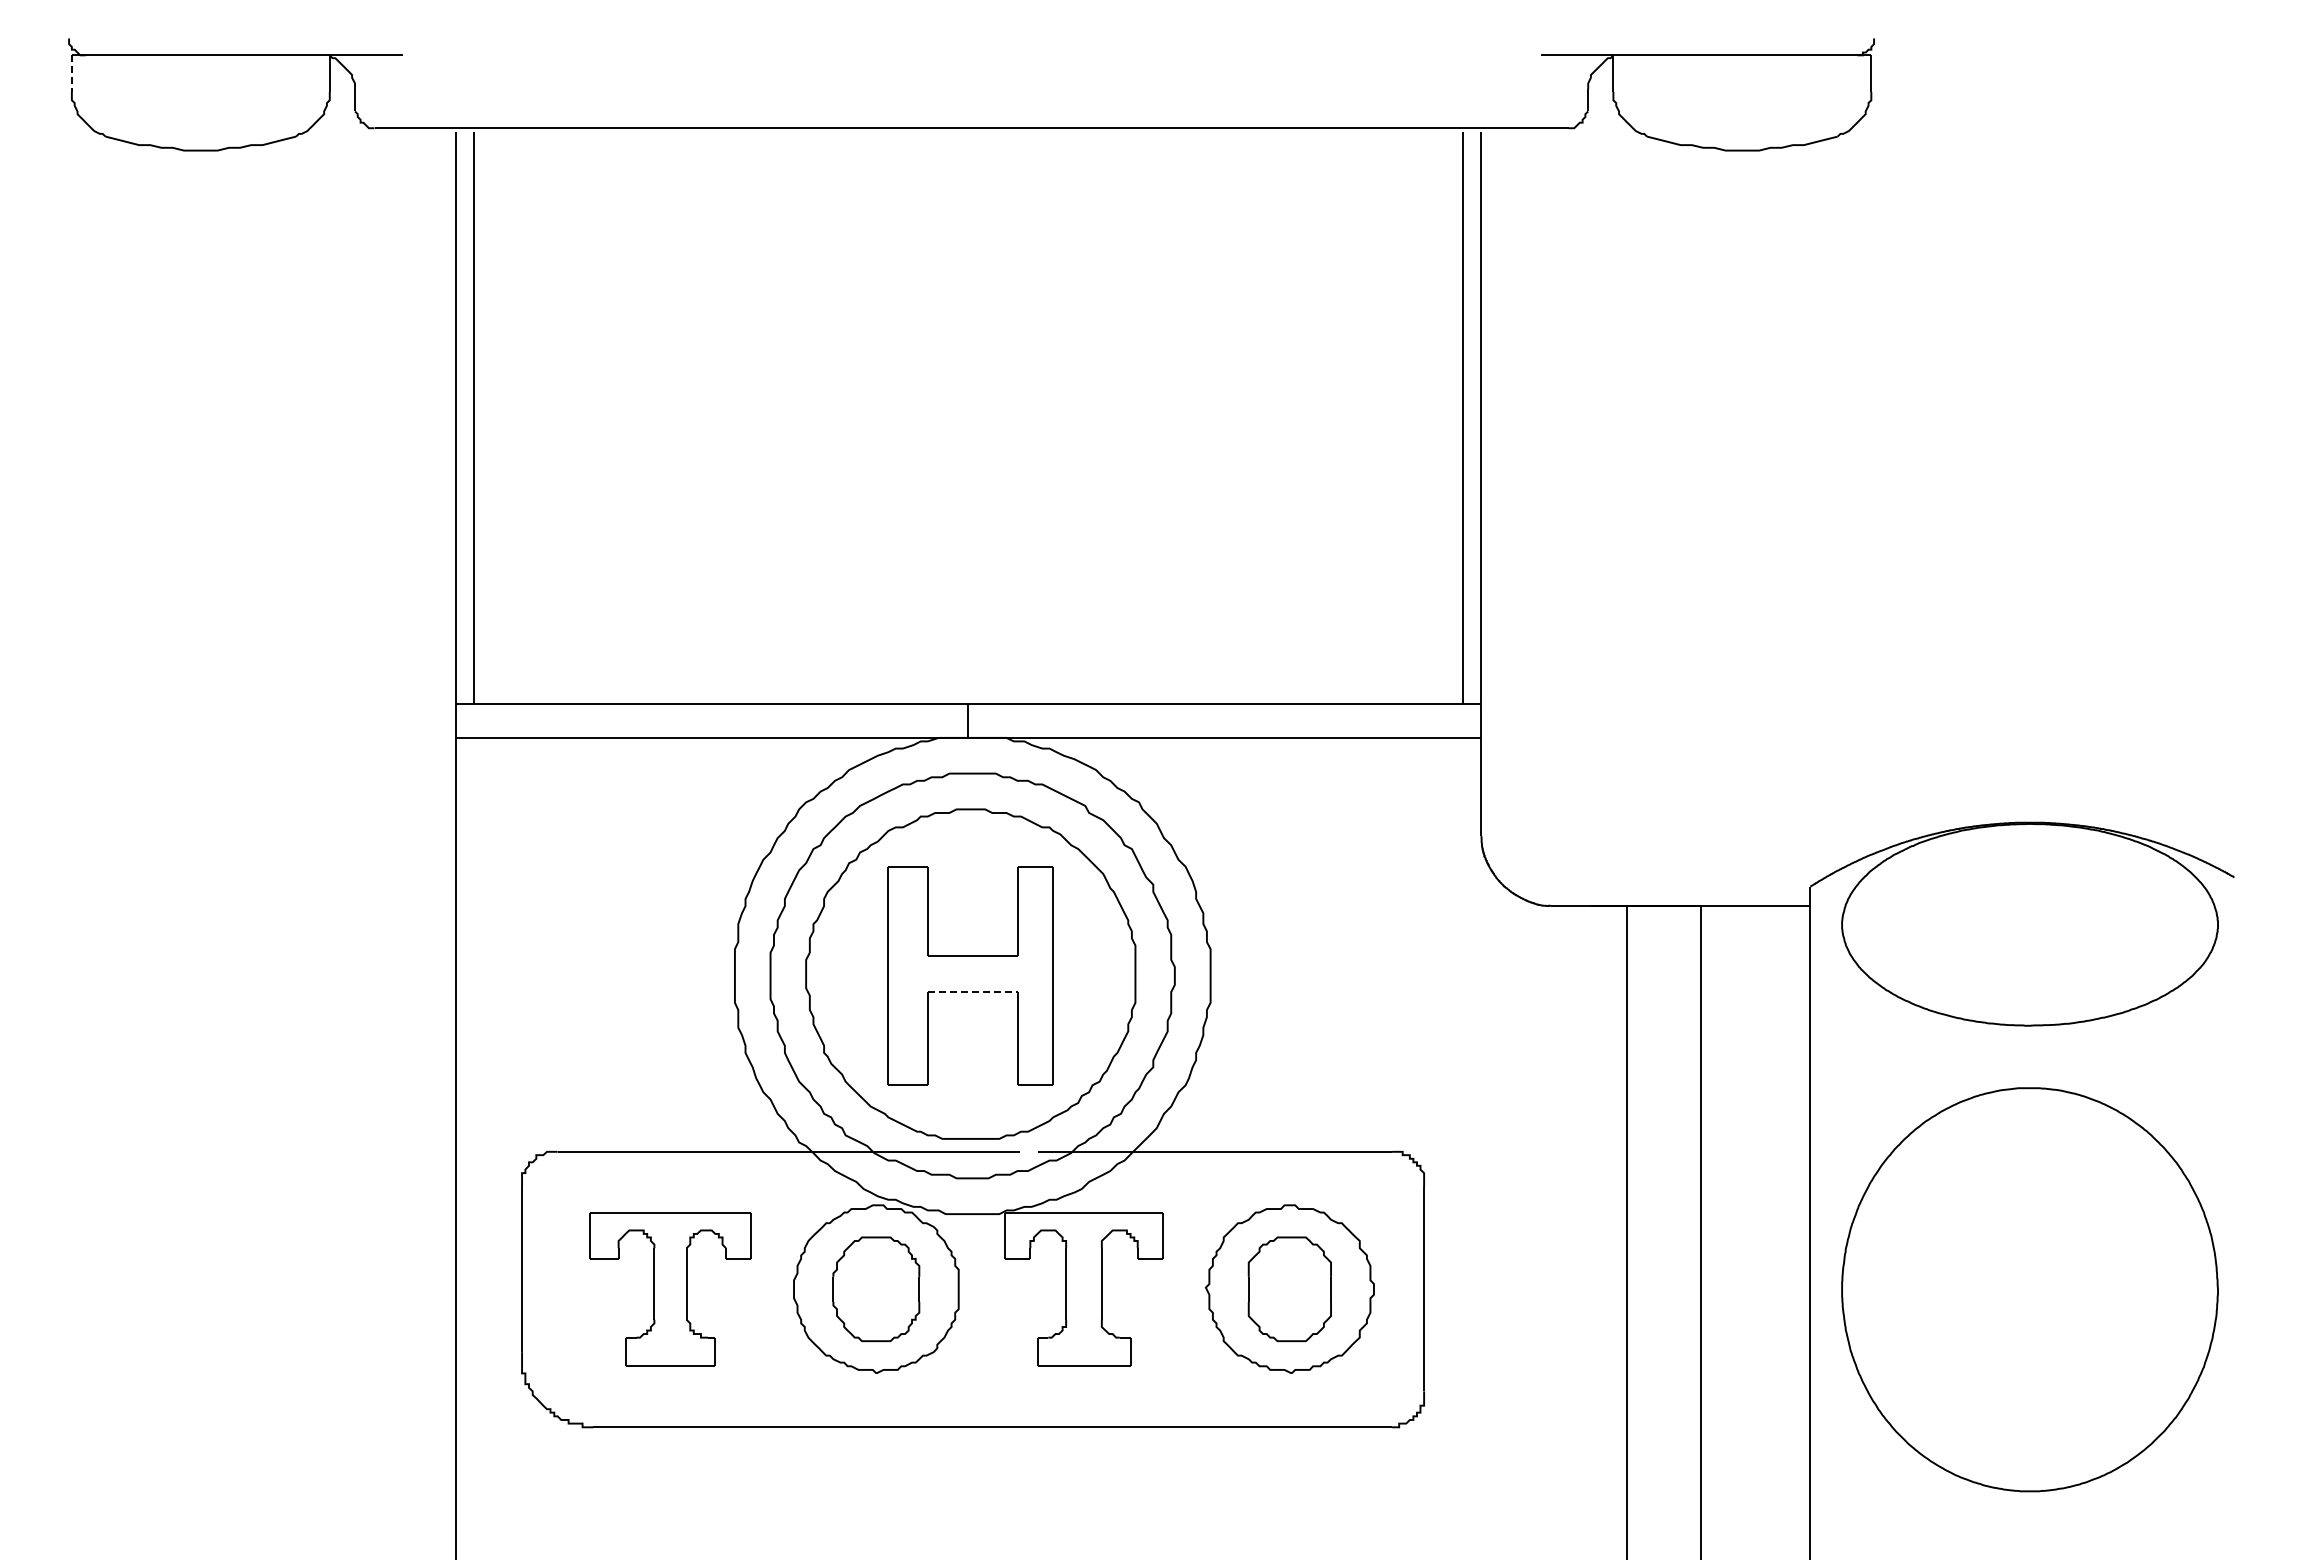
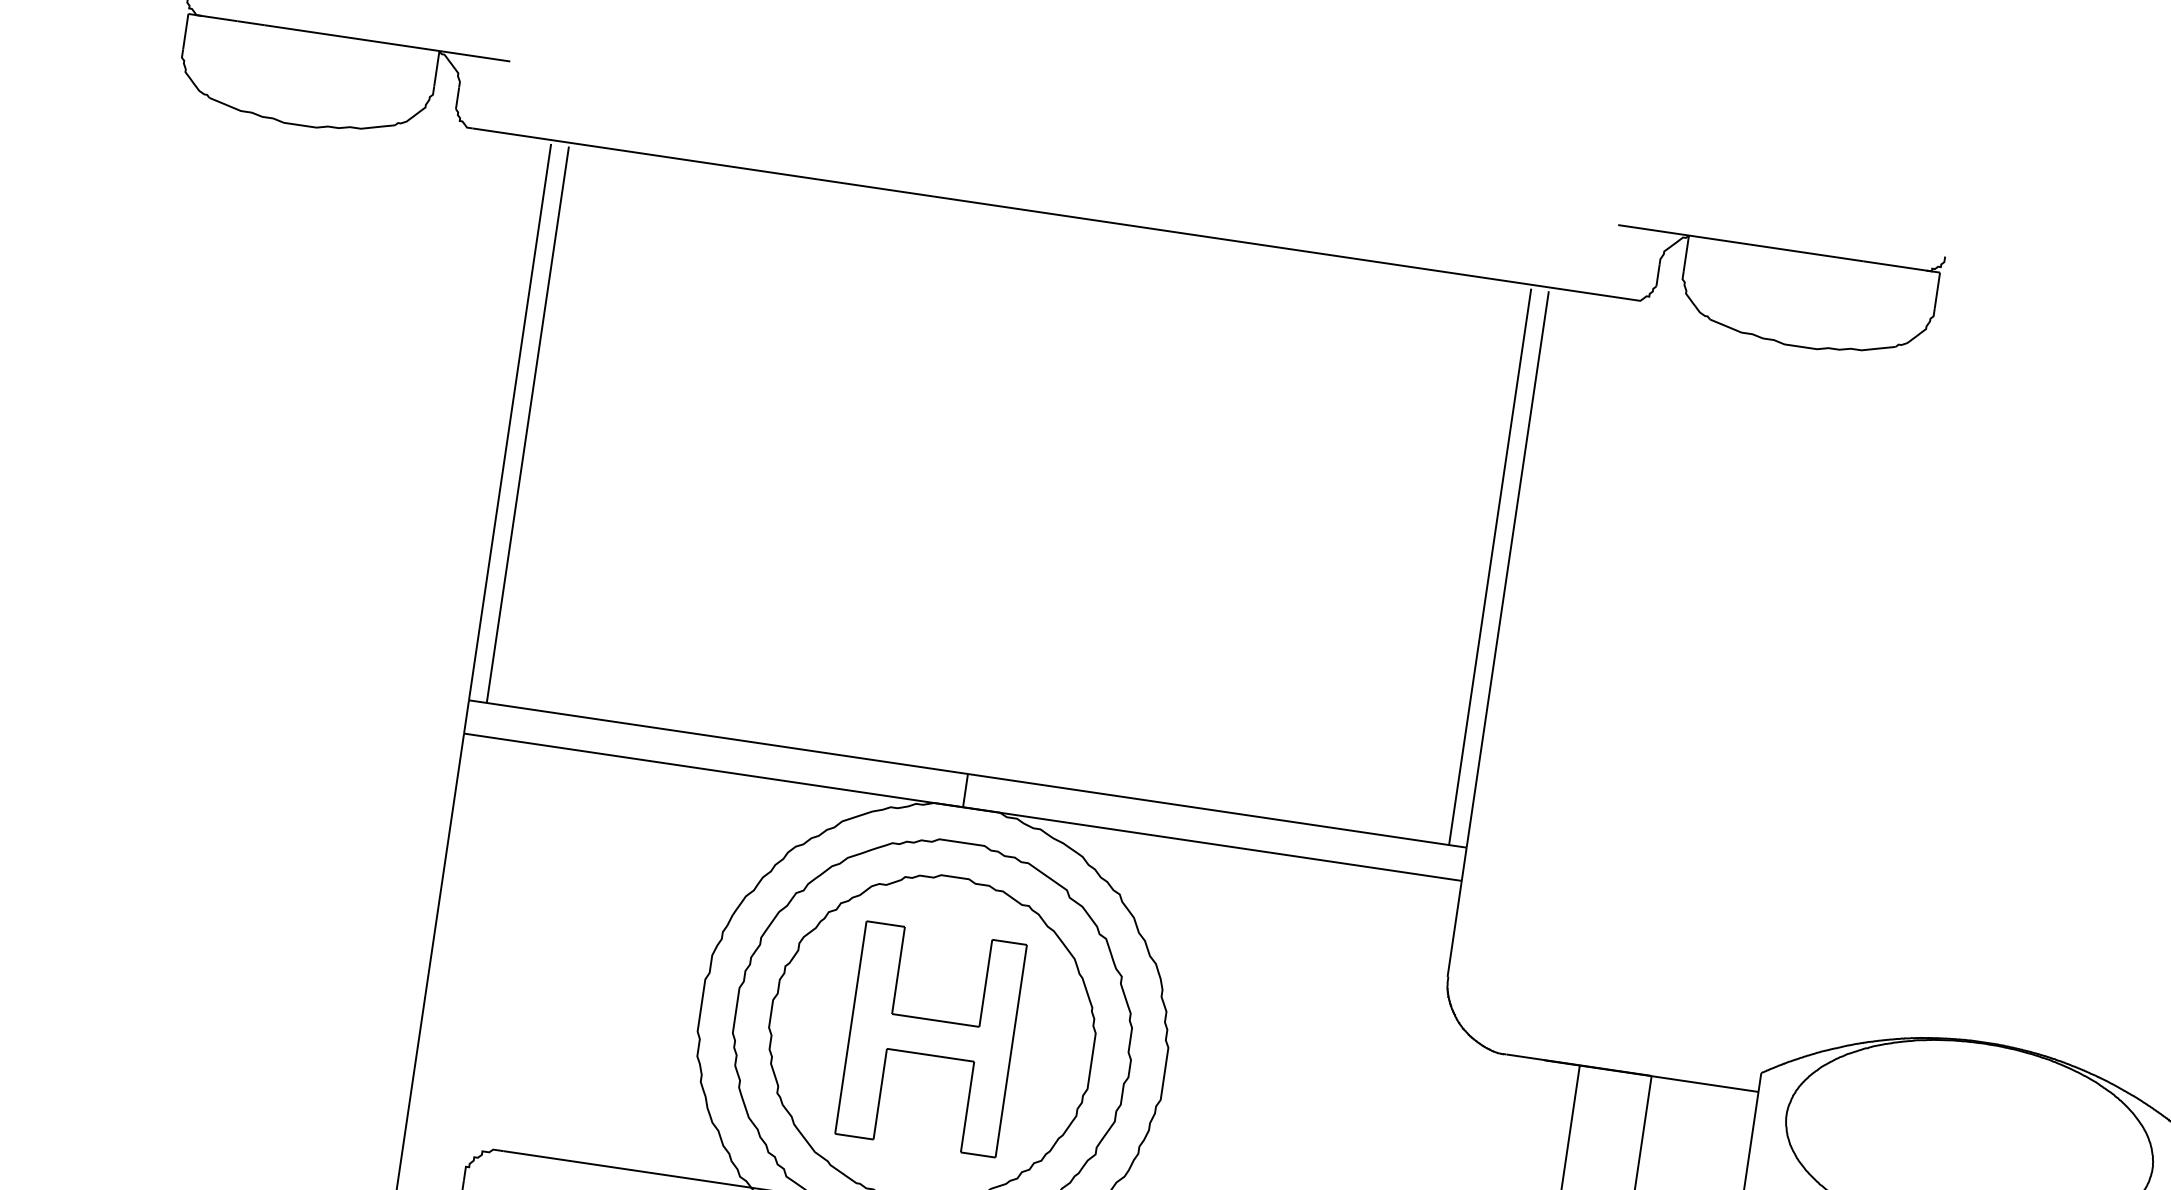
line: (71, 74) -> (185, 32), dashed -> solid
line: (972, 992) -> (930, 1055), dashed -> solid

